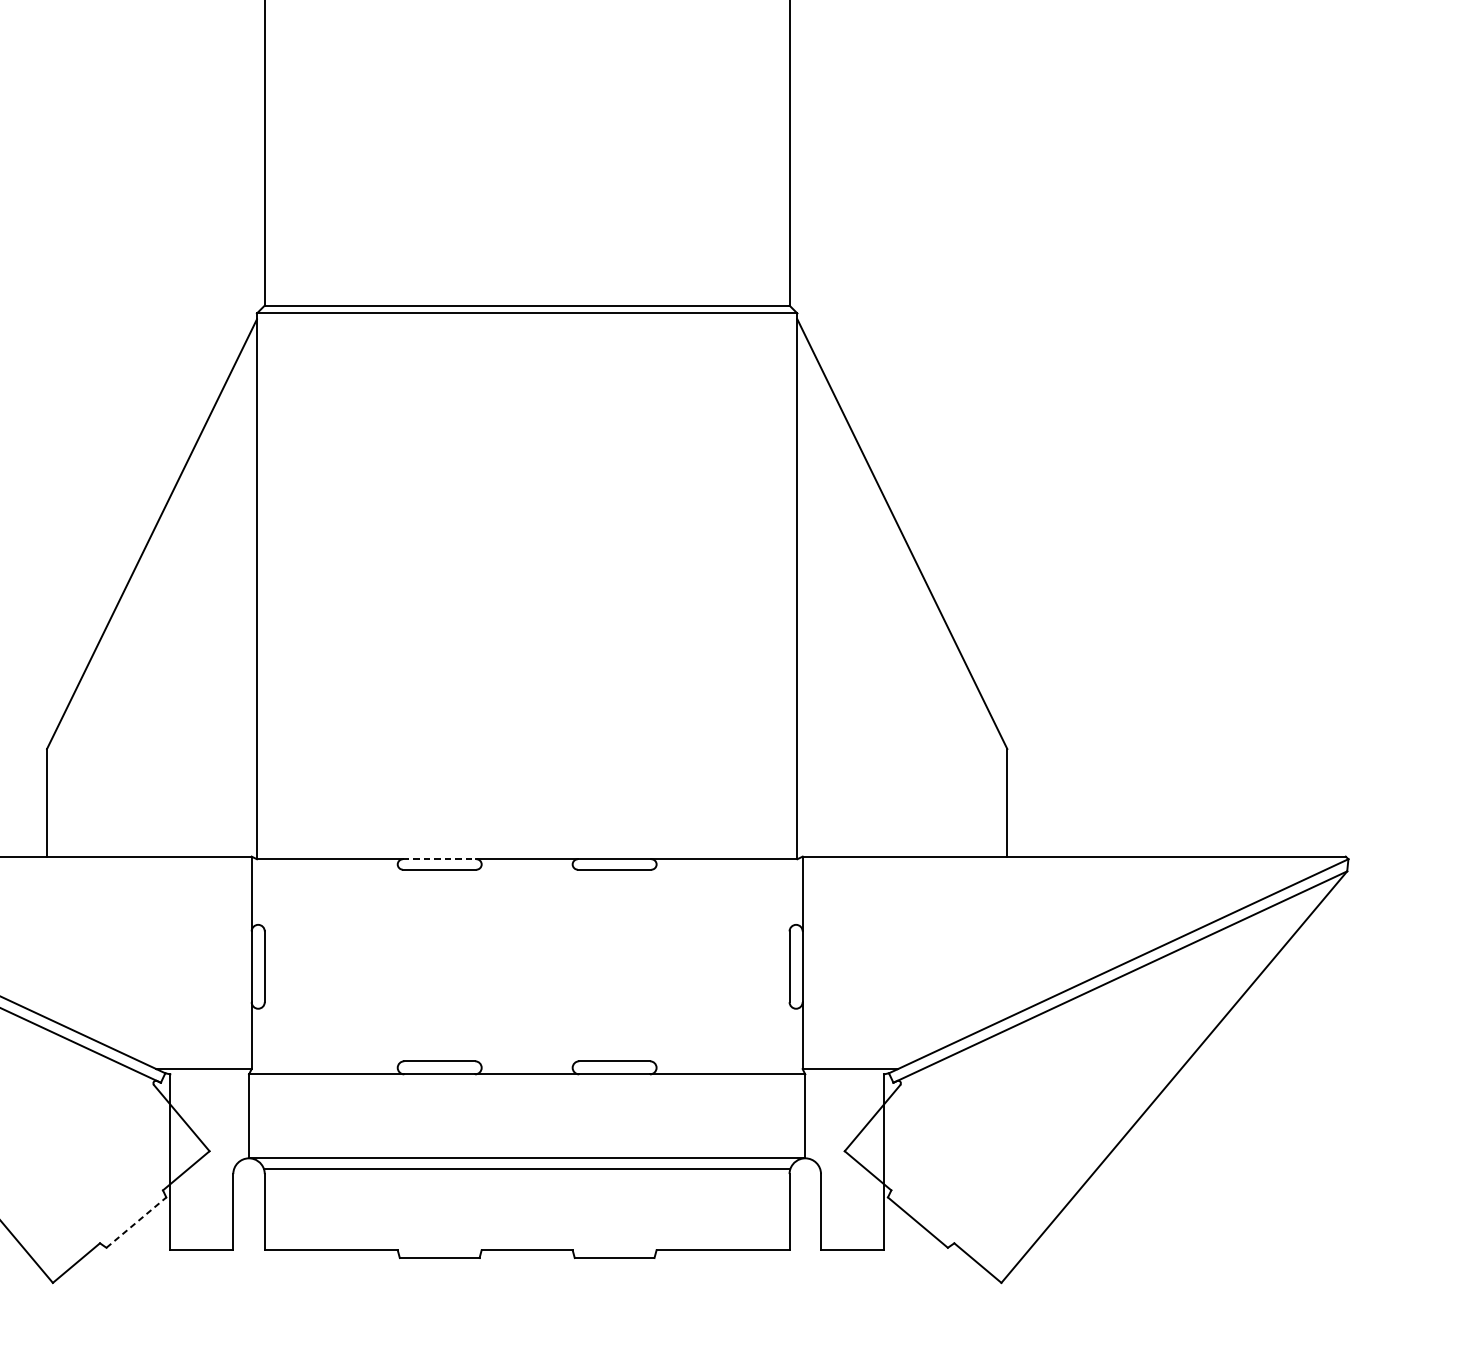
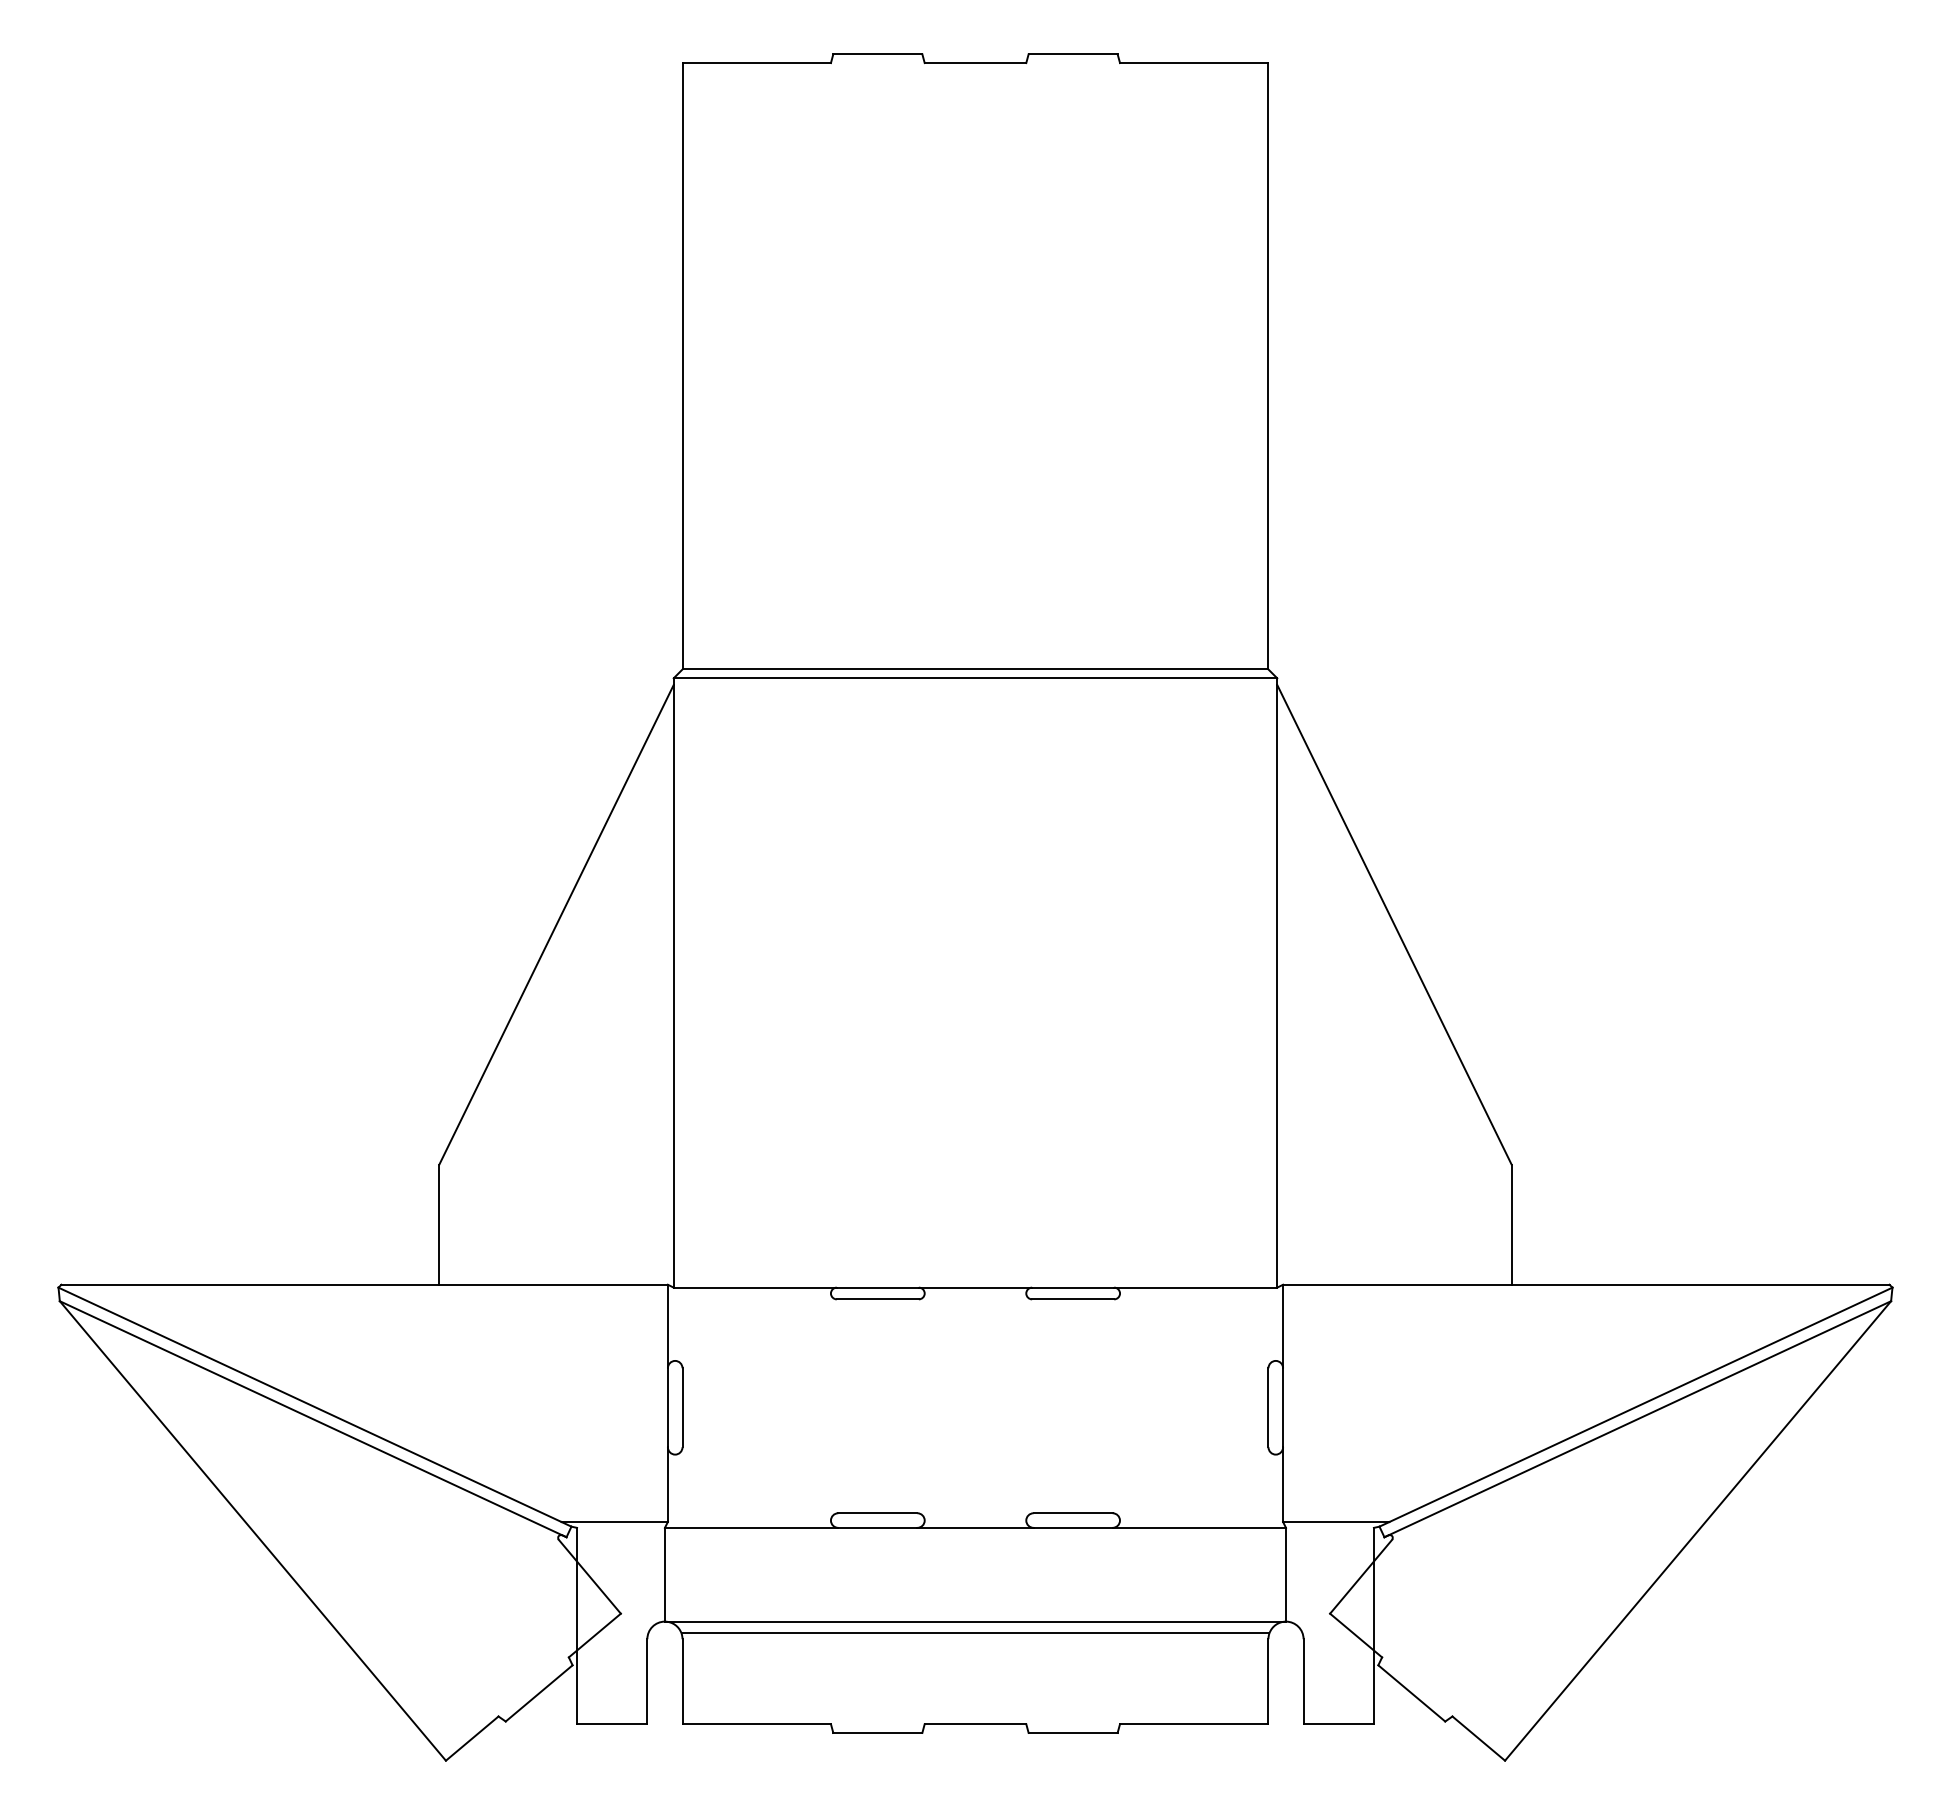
line: (440, 859) -> (878, 1287), dashed -> solid
line: (136, 1222) -> (539, 1693), dashed -> solid

